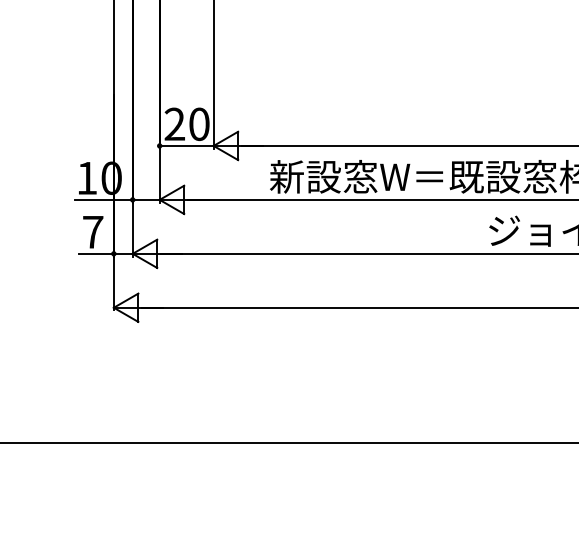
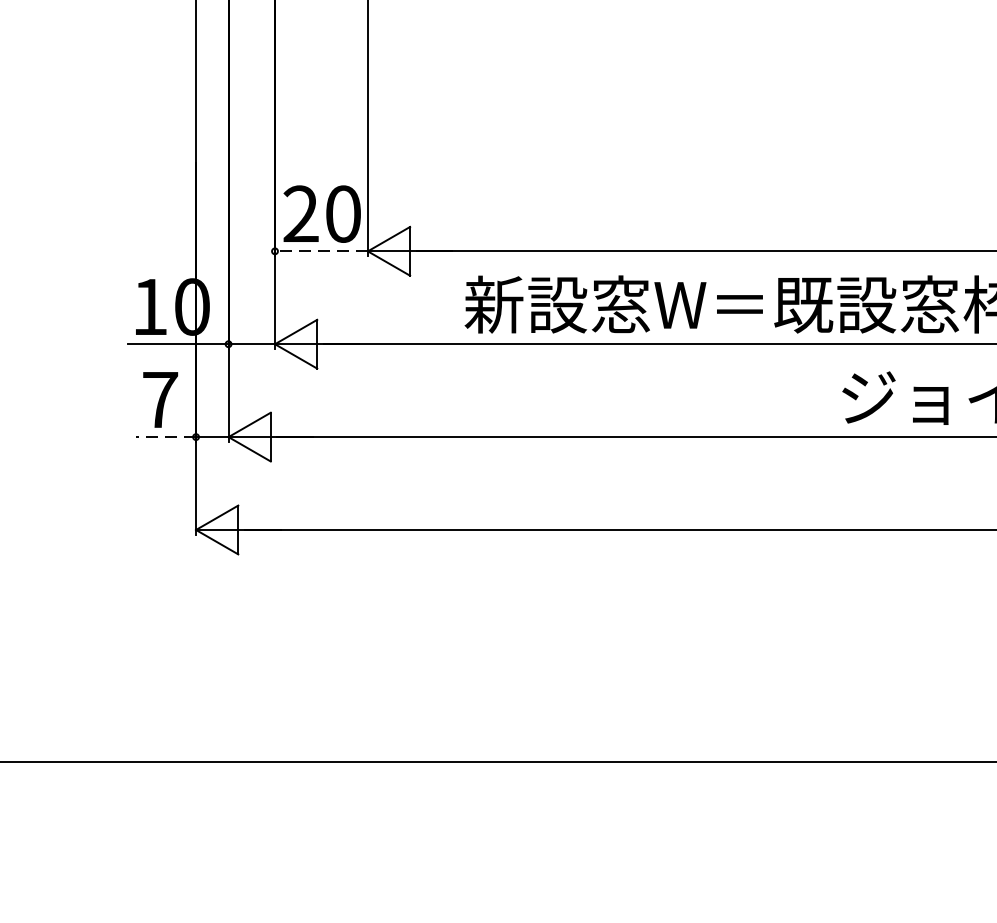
line: (186, 145) -> (321, 250), solid -> dashed
line: (96, 253) -> (166, 436), solid -> dashed

